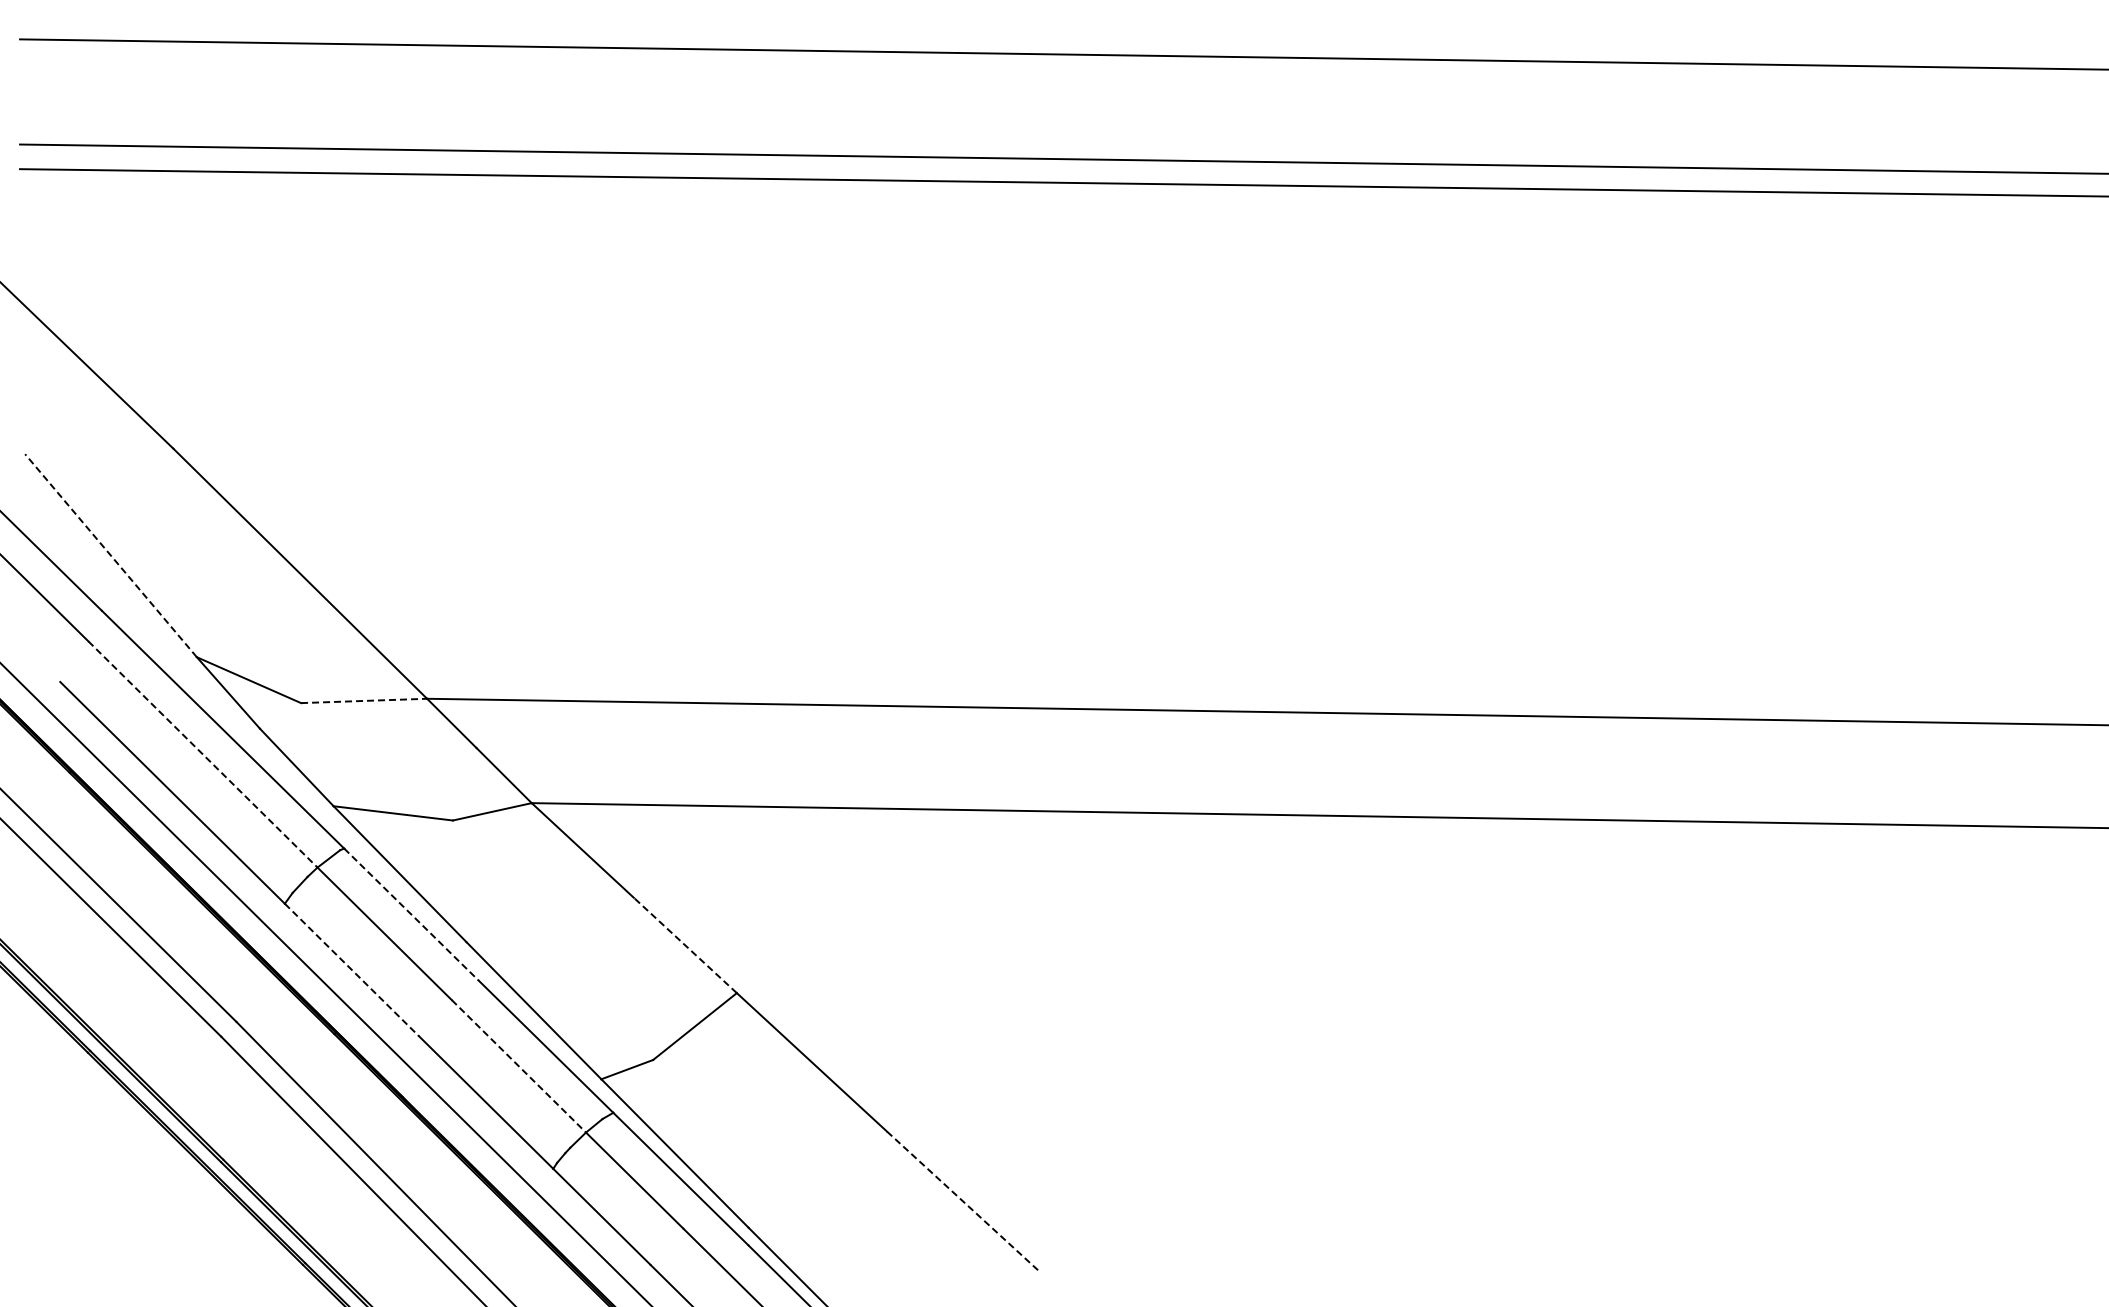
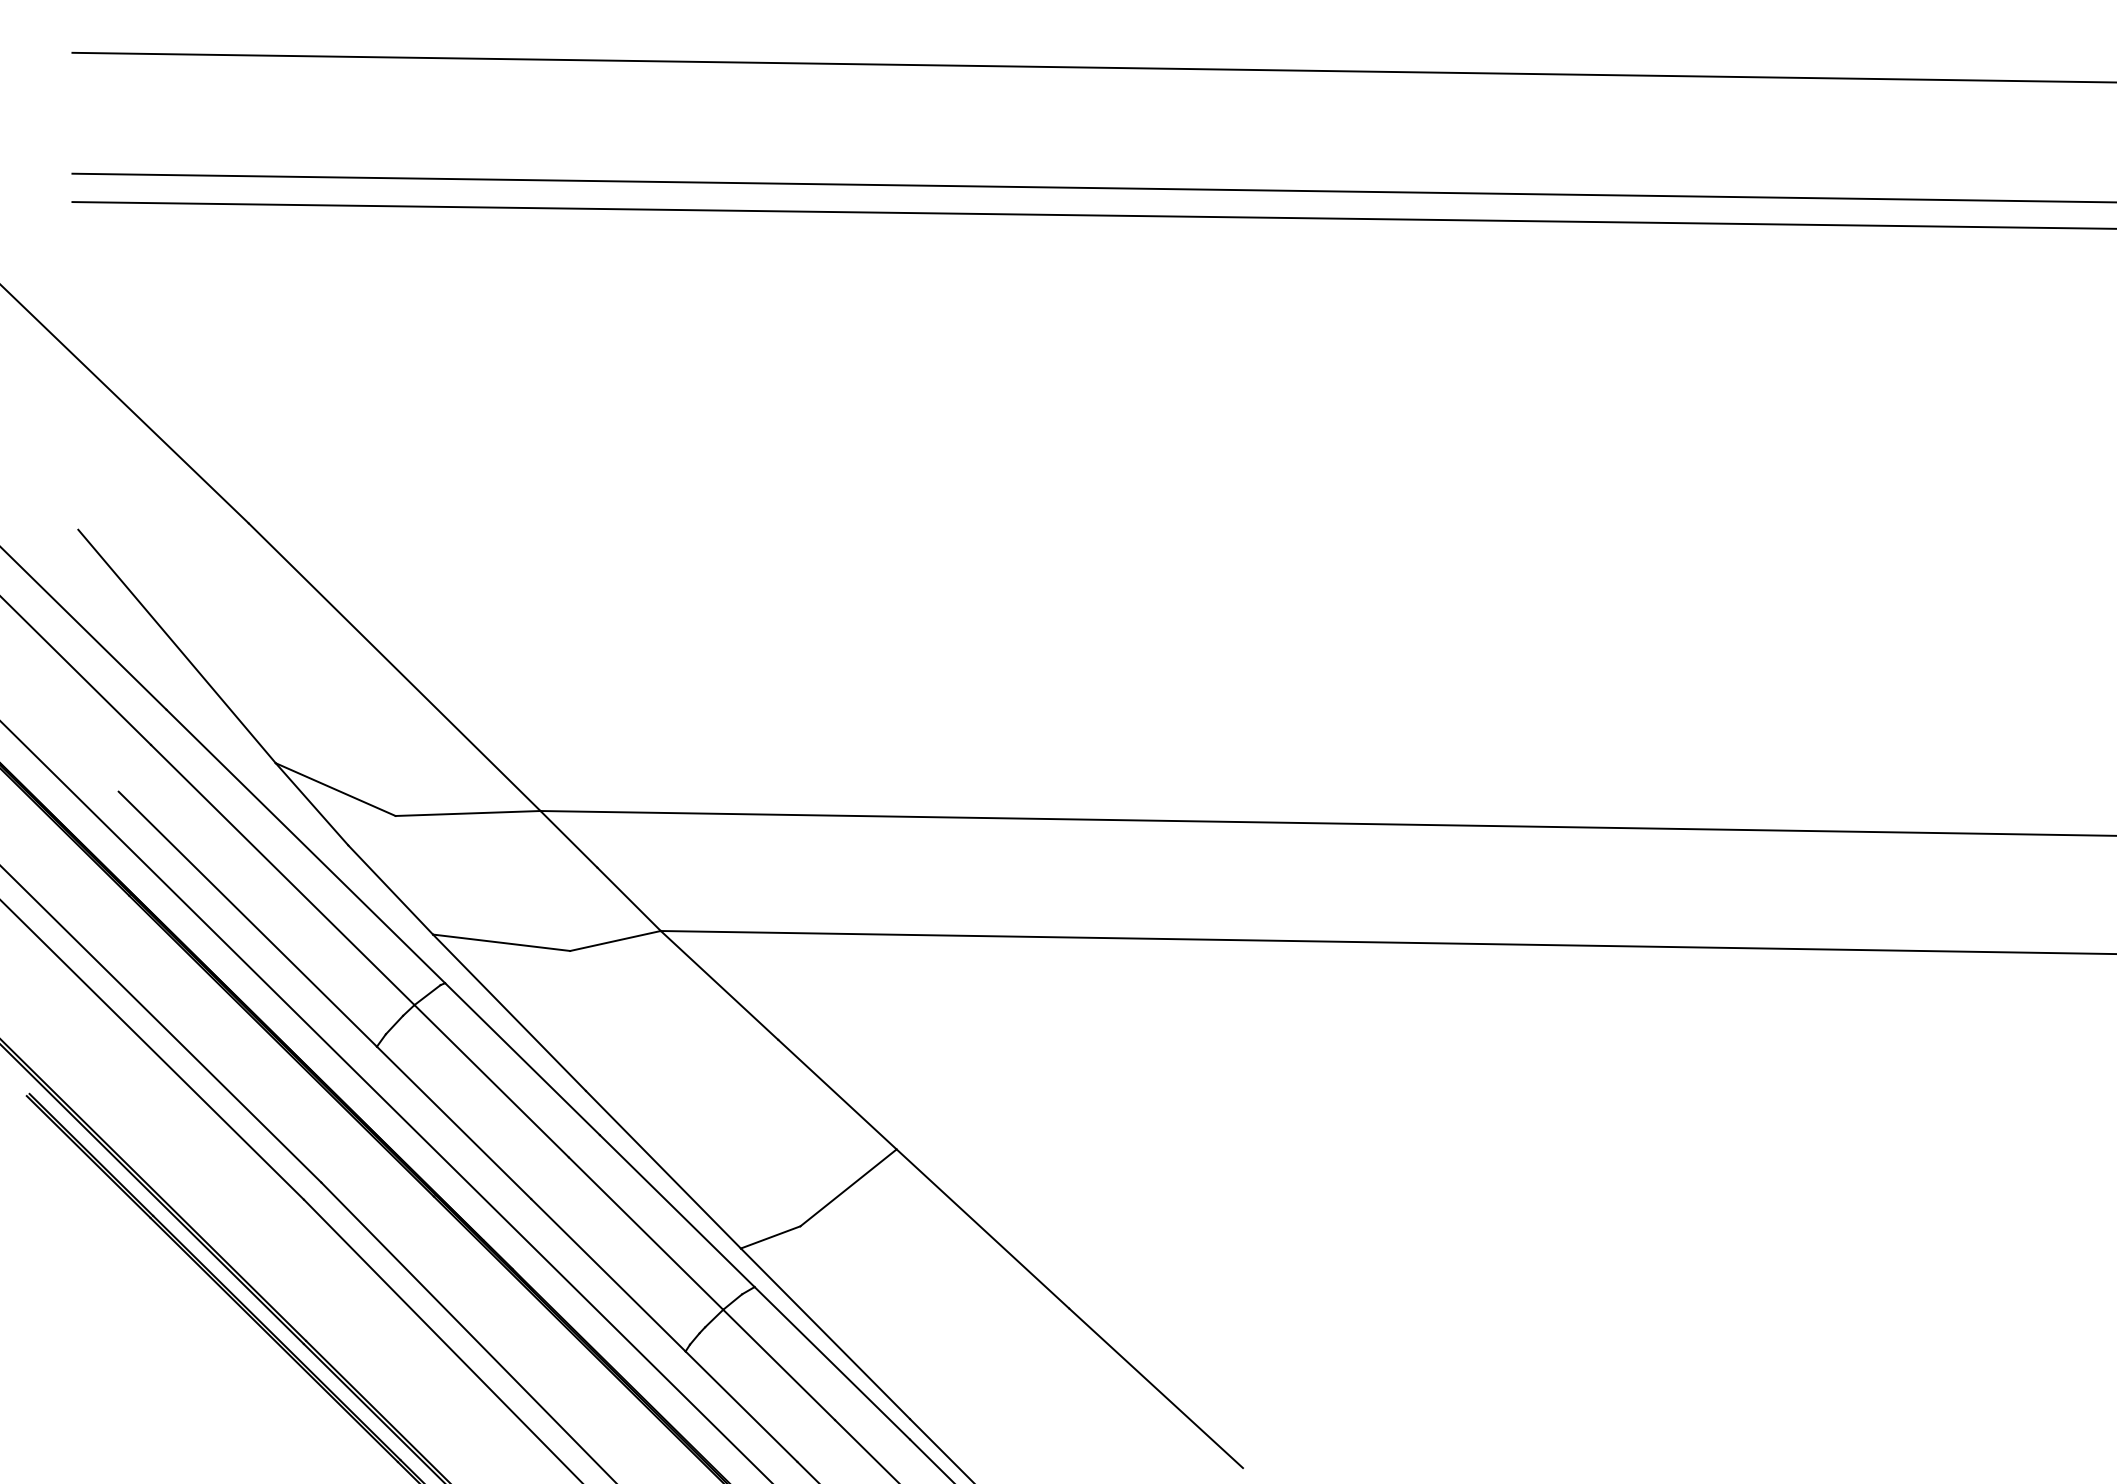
line: (111, 555) -> (177, 646), dashed -> solid
line: (364, 700) -> (468, 812), dashed -> solid
line: (202, 754) -> (282, 875), dashed -> solid
line: (411, 914) -> (522, 1059), dashed -> solid
line: (685, 945) -> (837, 1094), dashed -> solid
line: (352, 970) -> (454, 1123), dashed -> solid
line: (519, 1066) -> (646, 1233), dashed -> solid
line: (962, 1200) -> (1156, 1387), dashed -> solid

